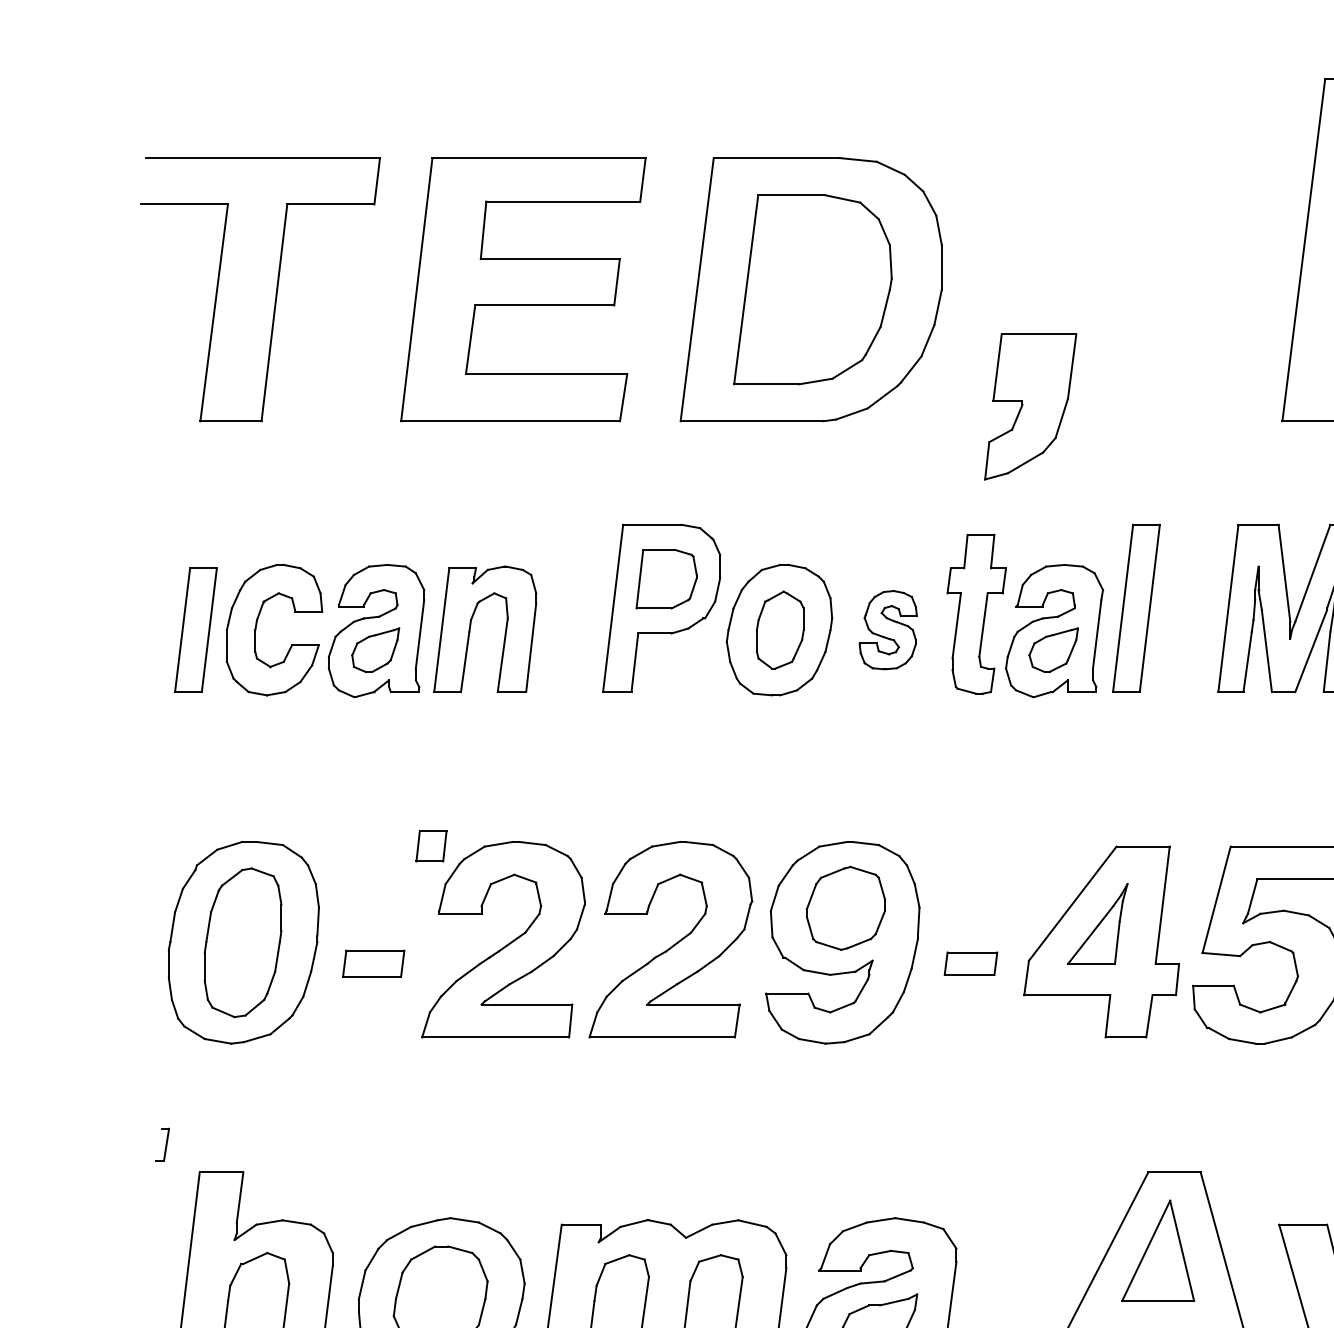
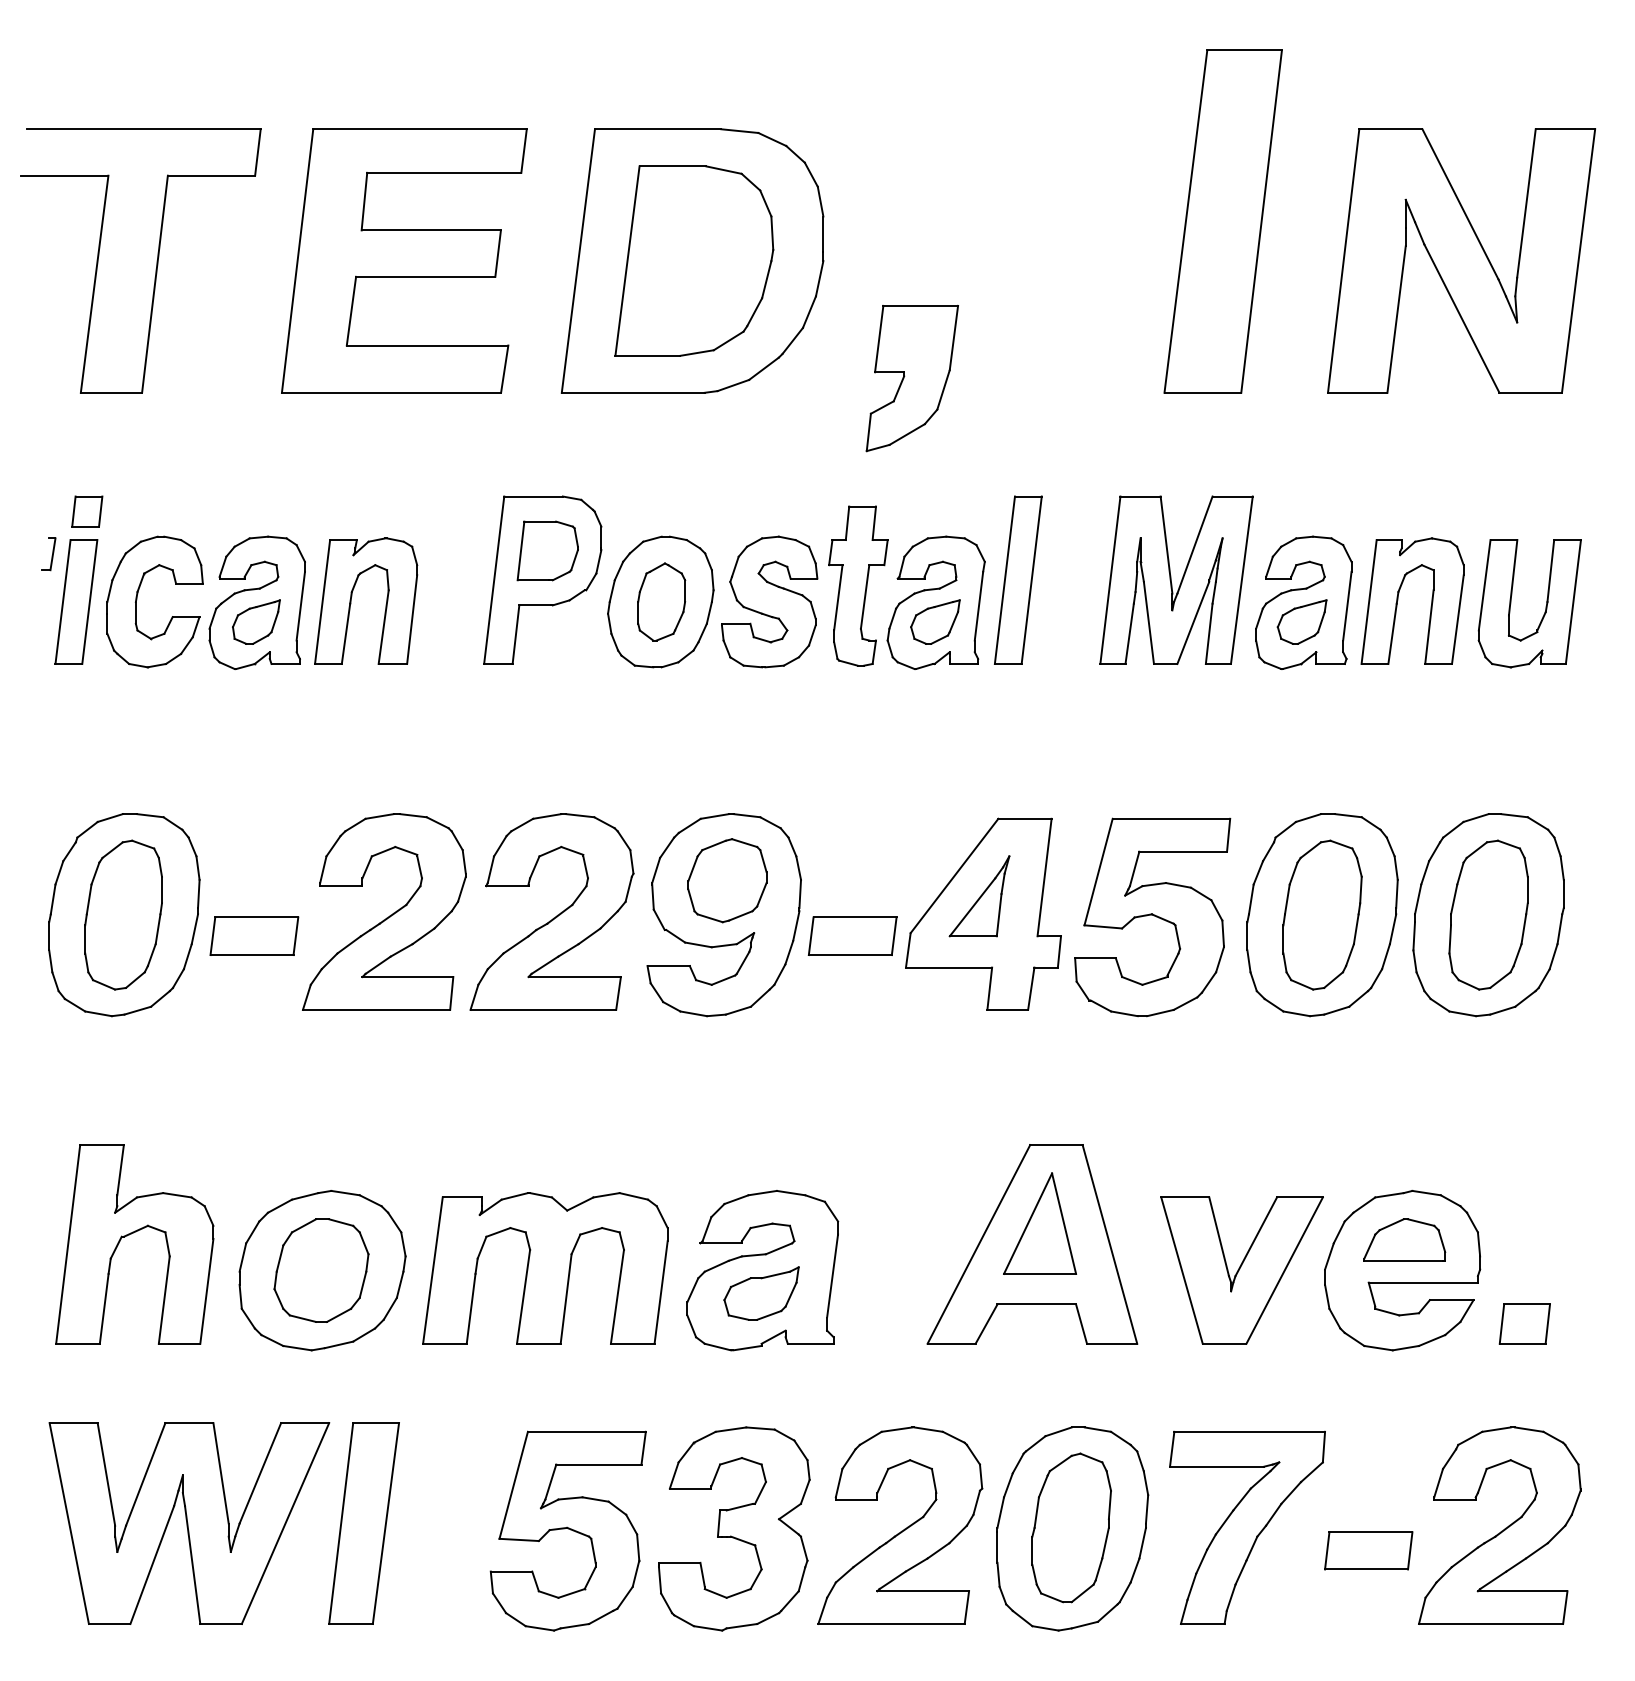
part: (888, 629) -> (769, 601), size x1.67
part: (431, 846) -> (87, 511), moved
part: (373, 963) -> (254, 935), size x1.43
part: (970, 963) -> (852, 935), size x1.67
part: (162, 1144) -> (48, 554), moved

